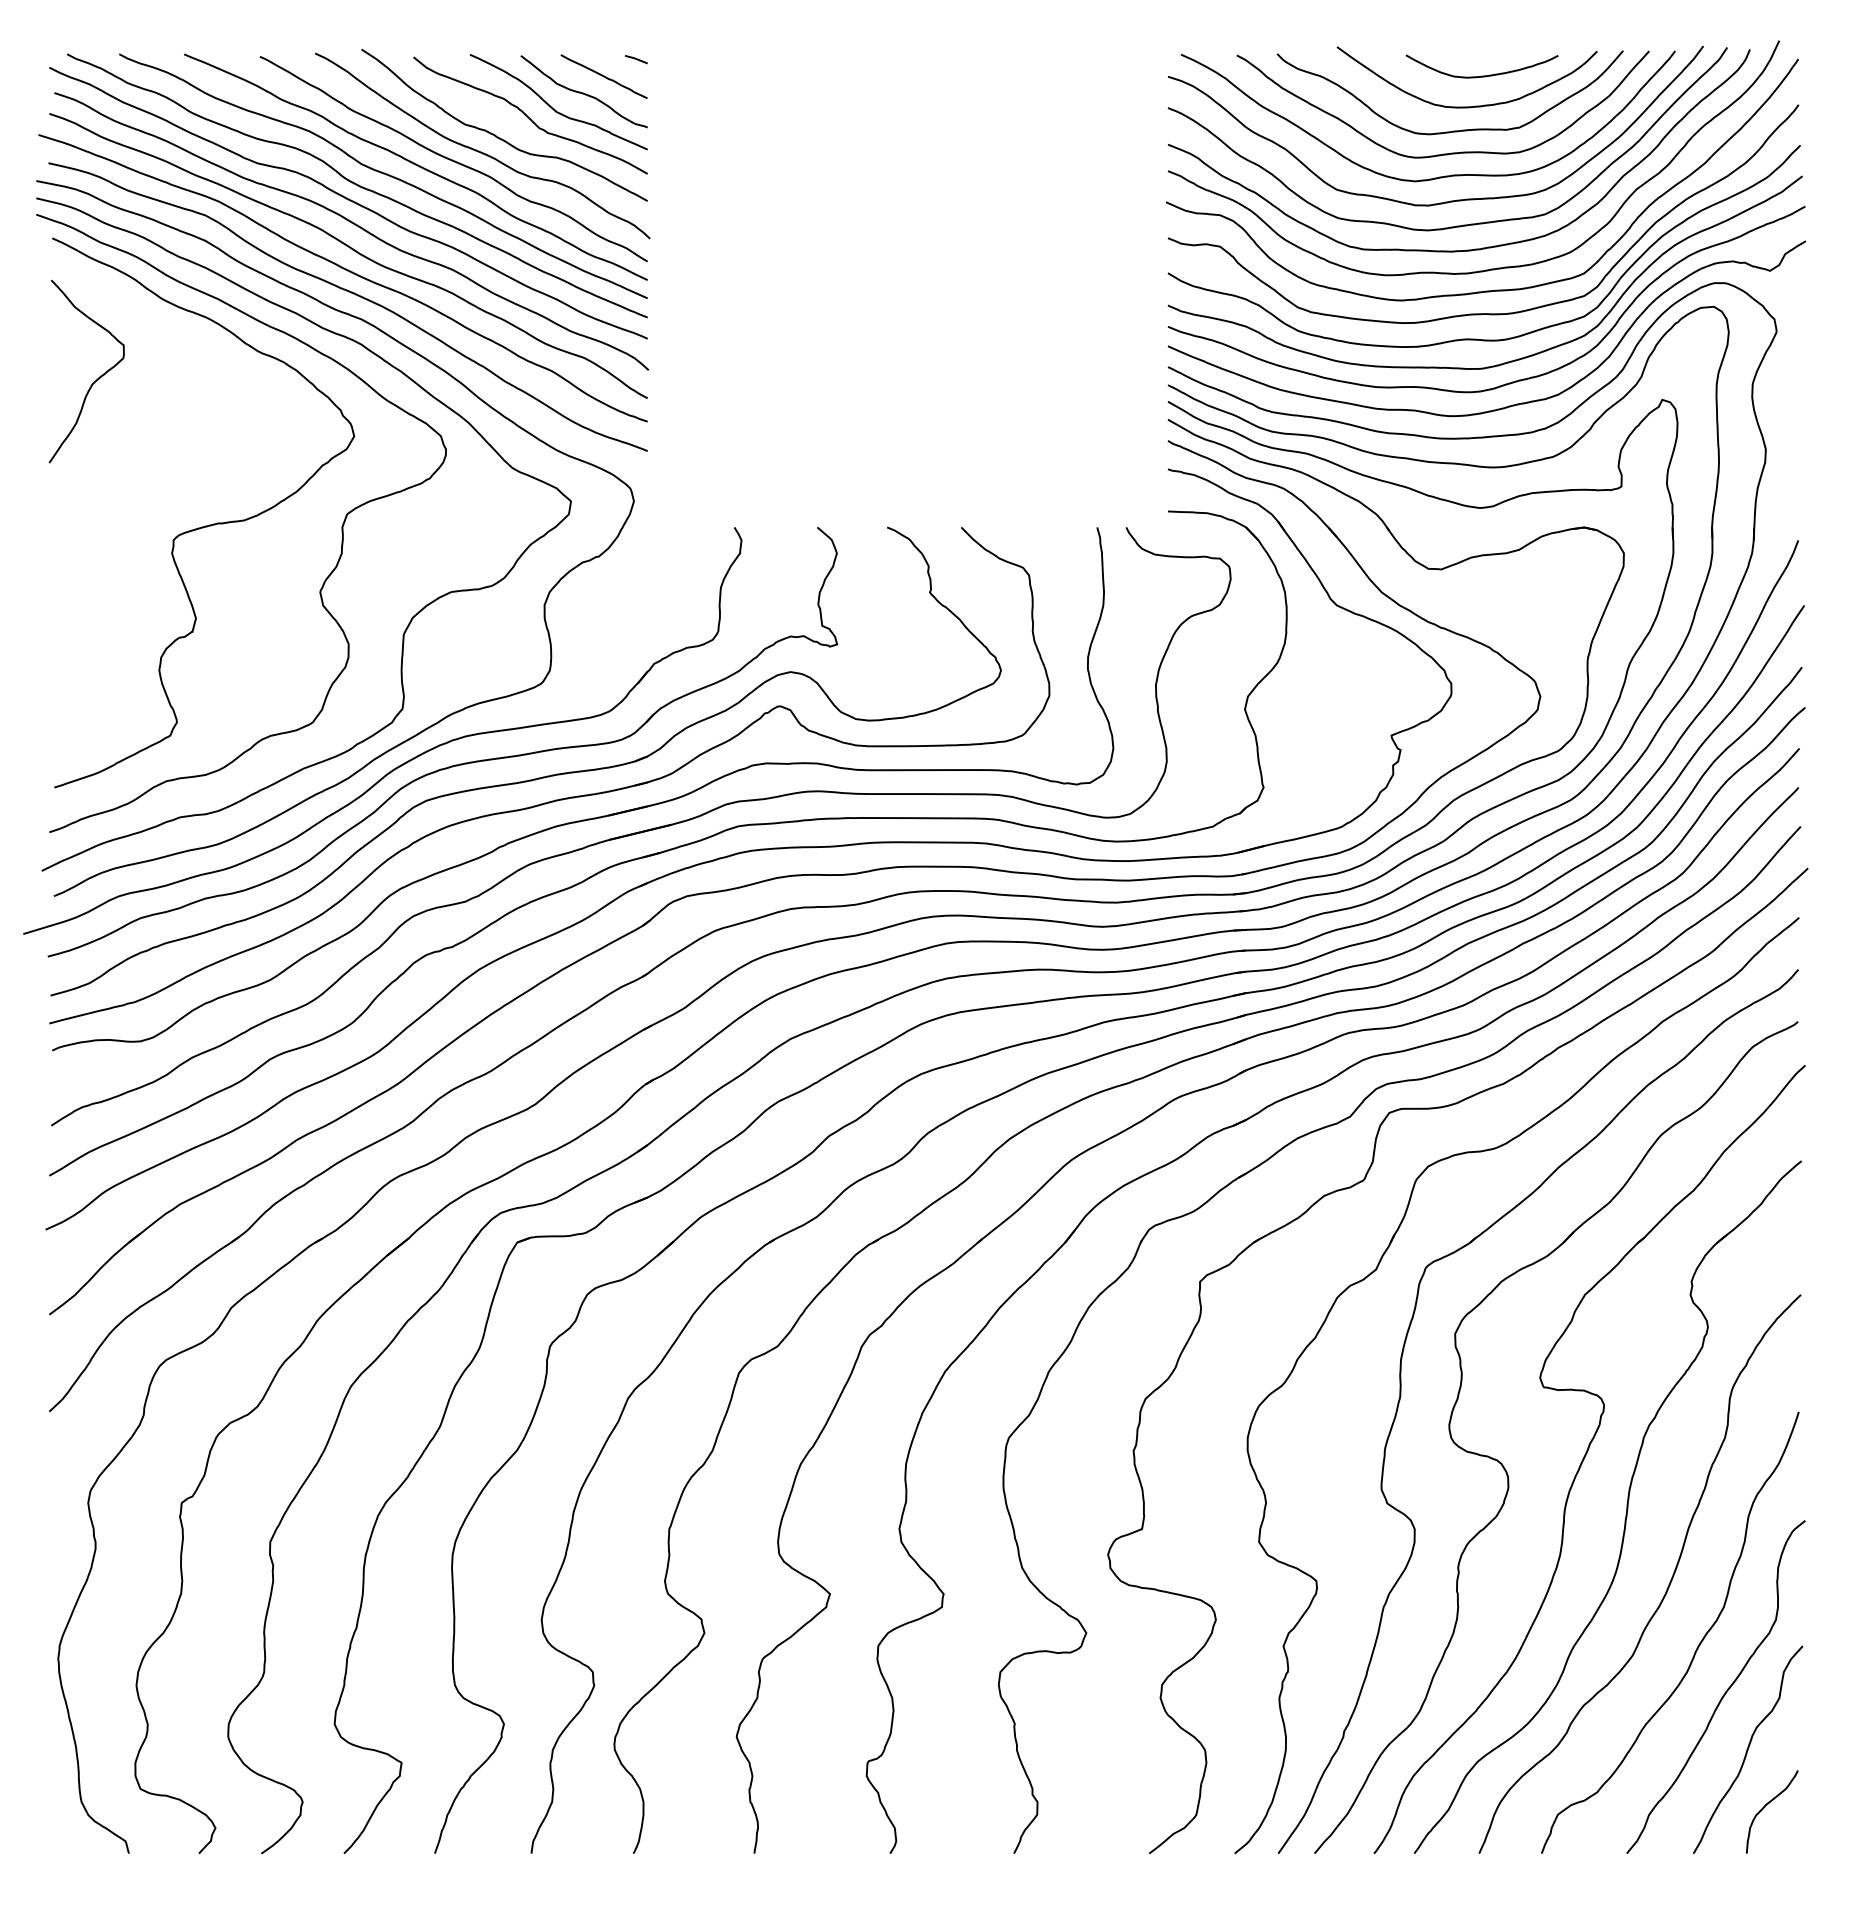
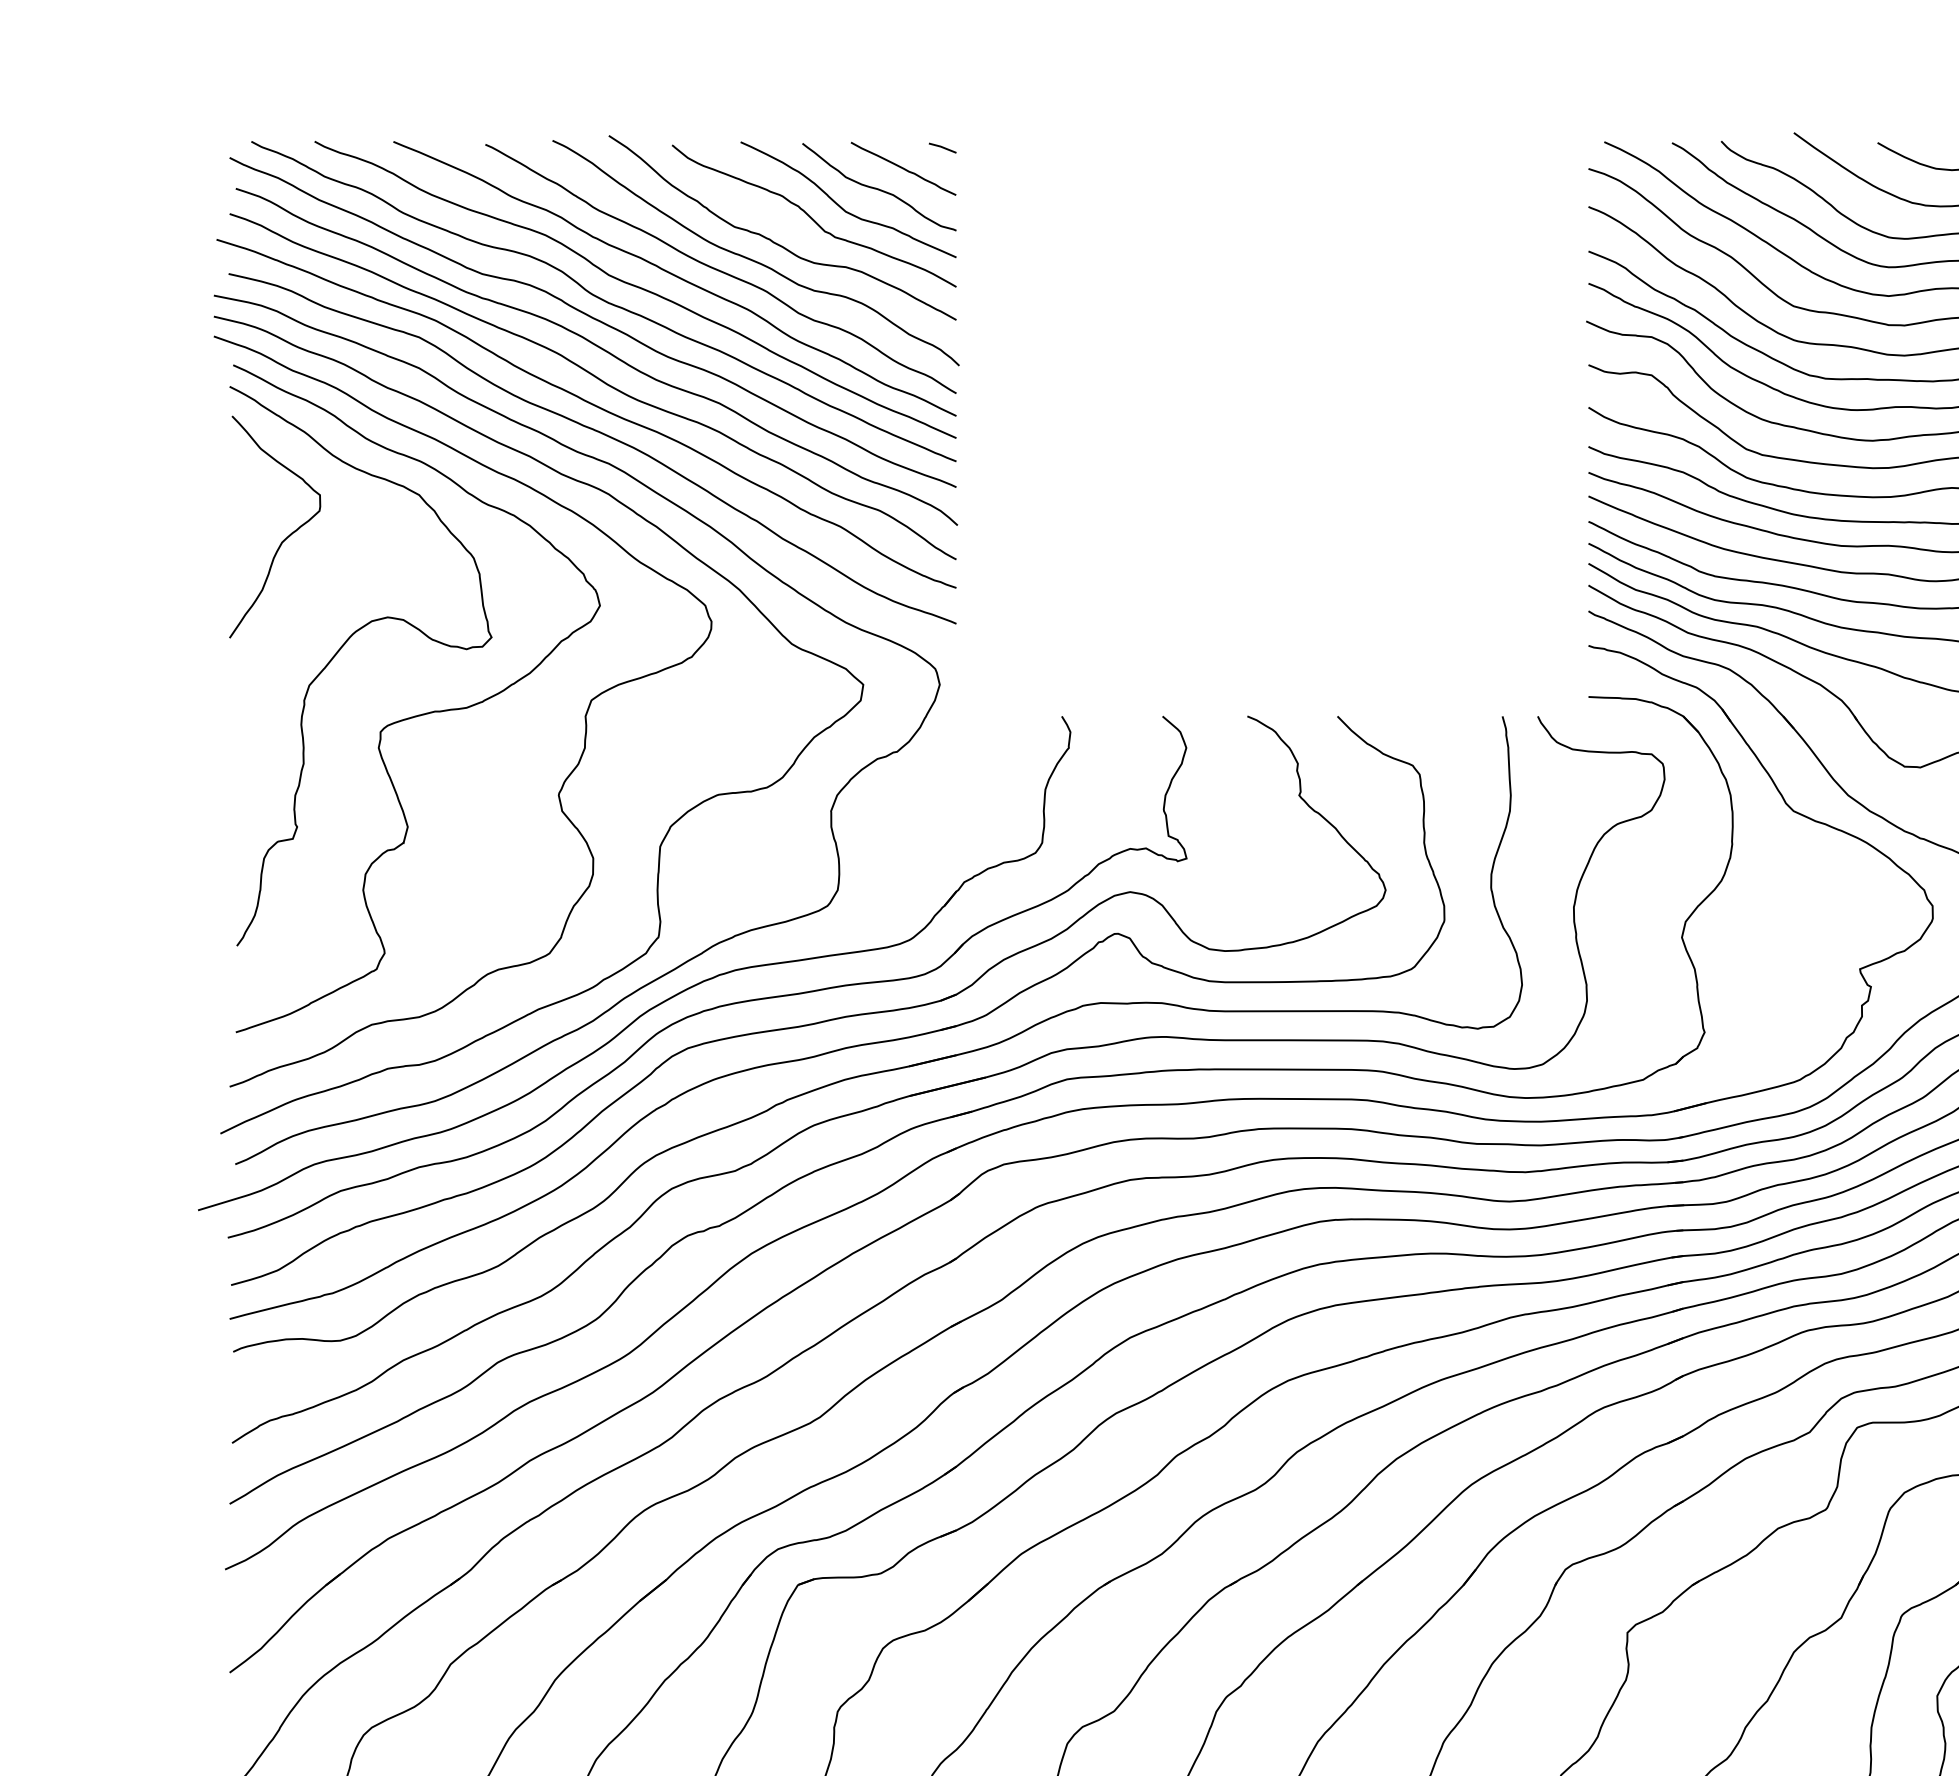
curve: (141, 472) -> (341, 649), added

